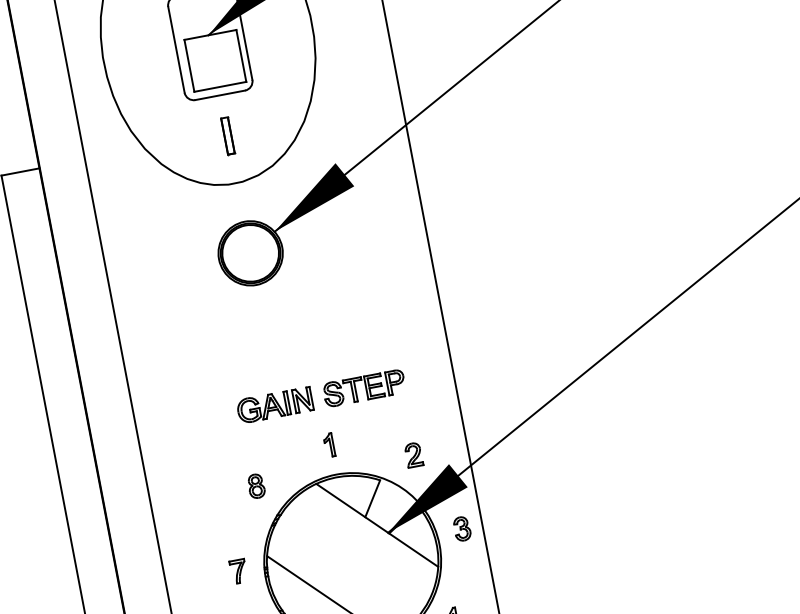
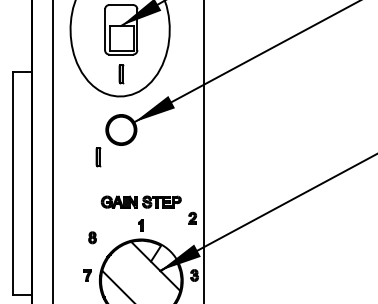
part: (213, 320) -> (98, 157), added
part: (412, 453) -> (192, 217), moved
part: (256, 485) -> (92, 237), moved

